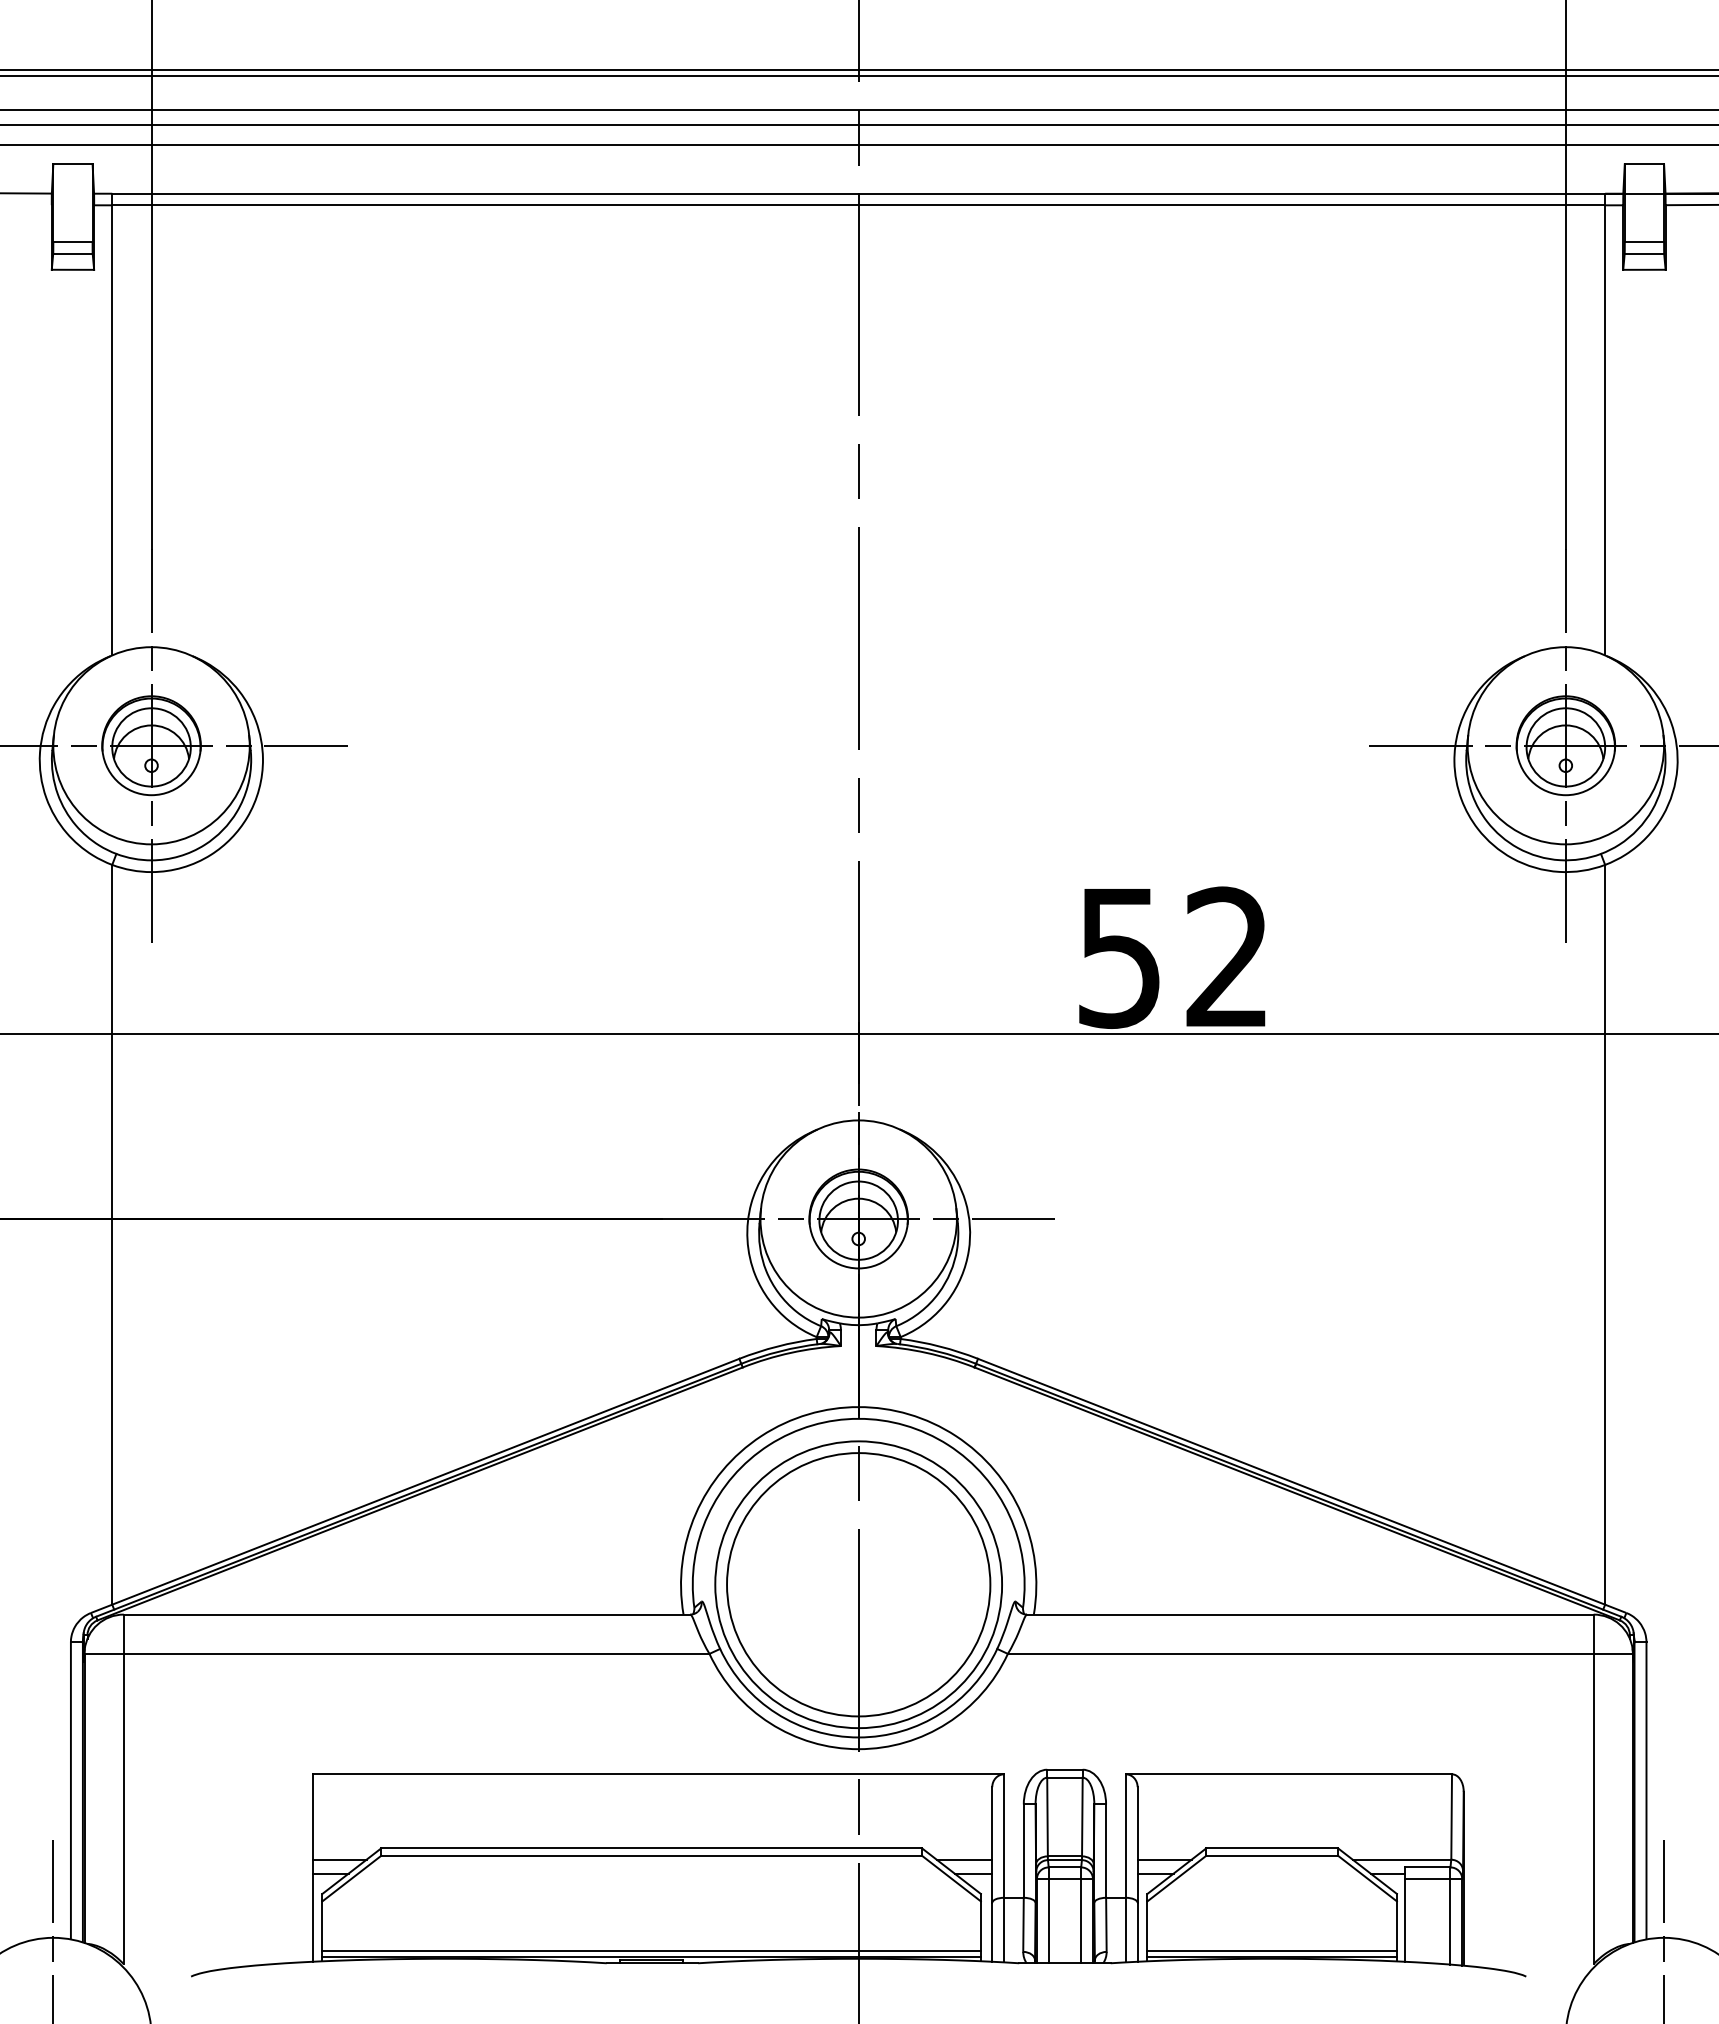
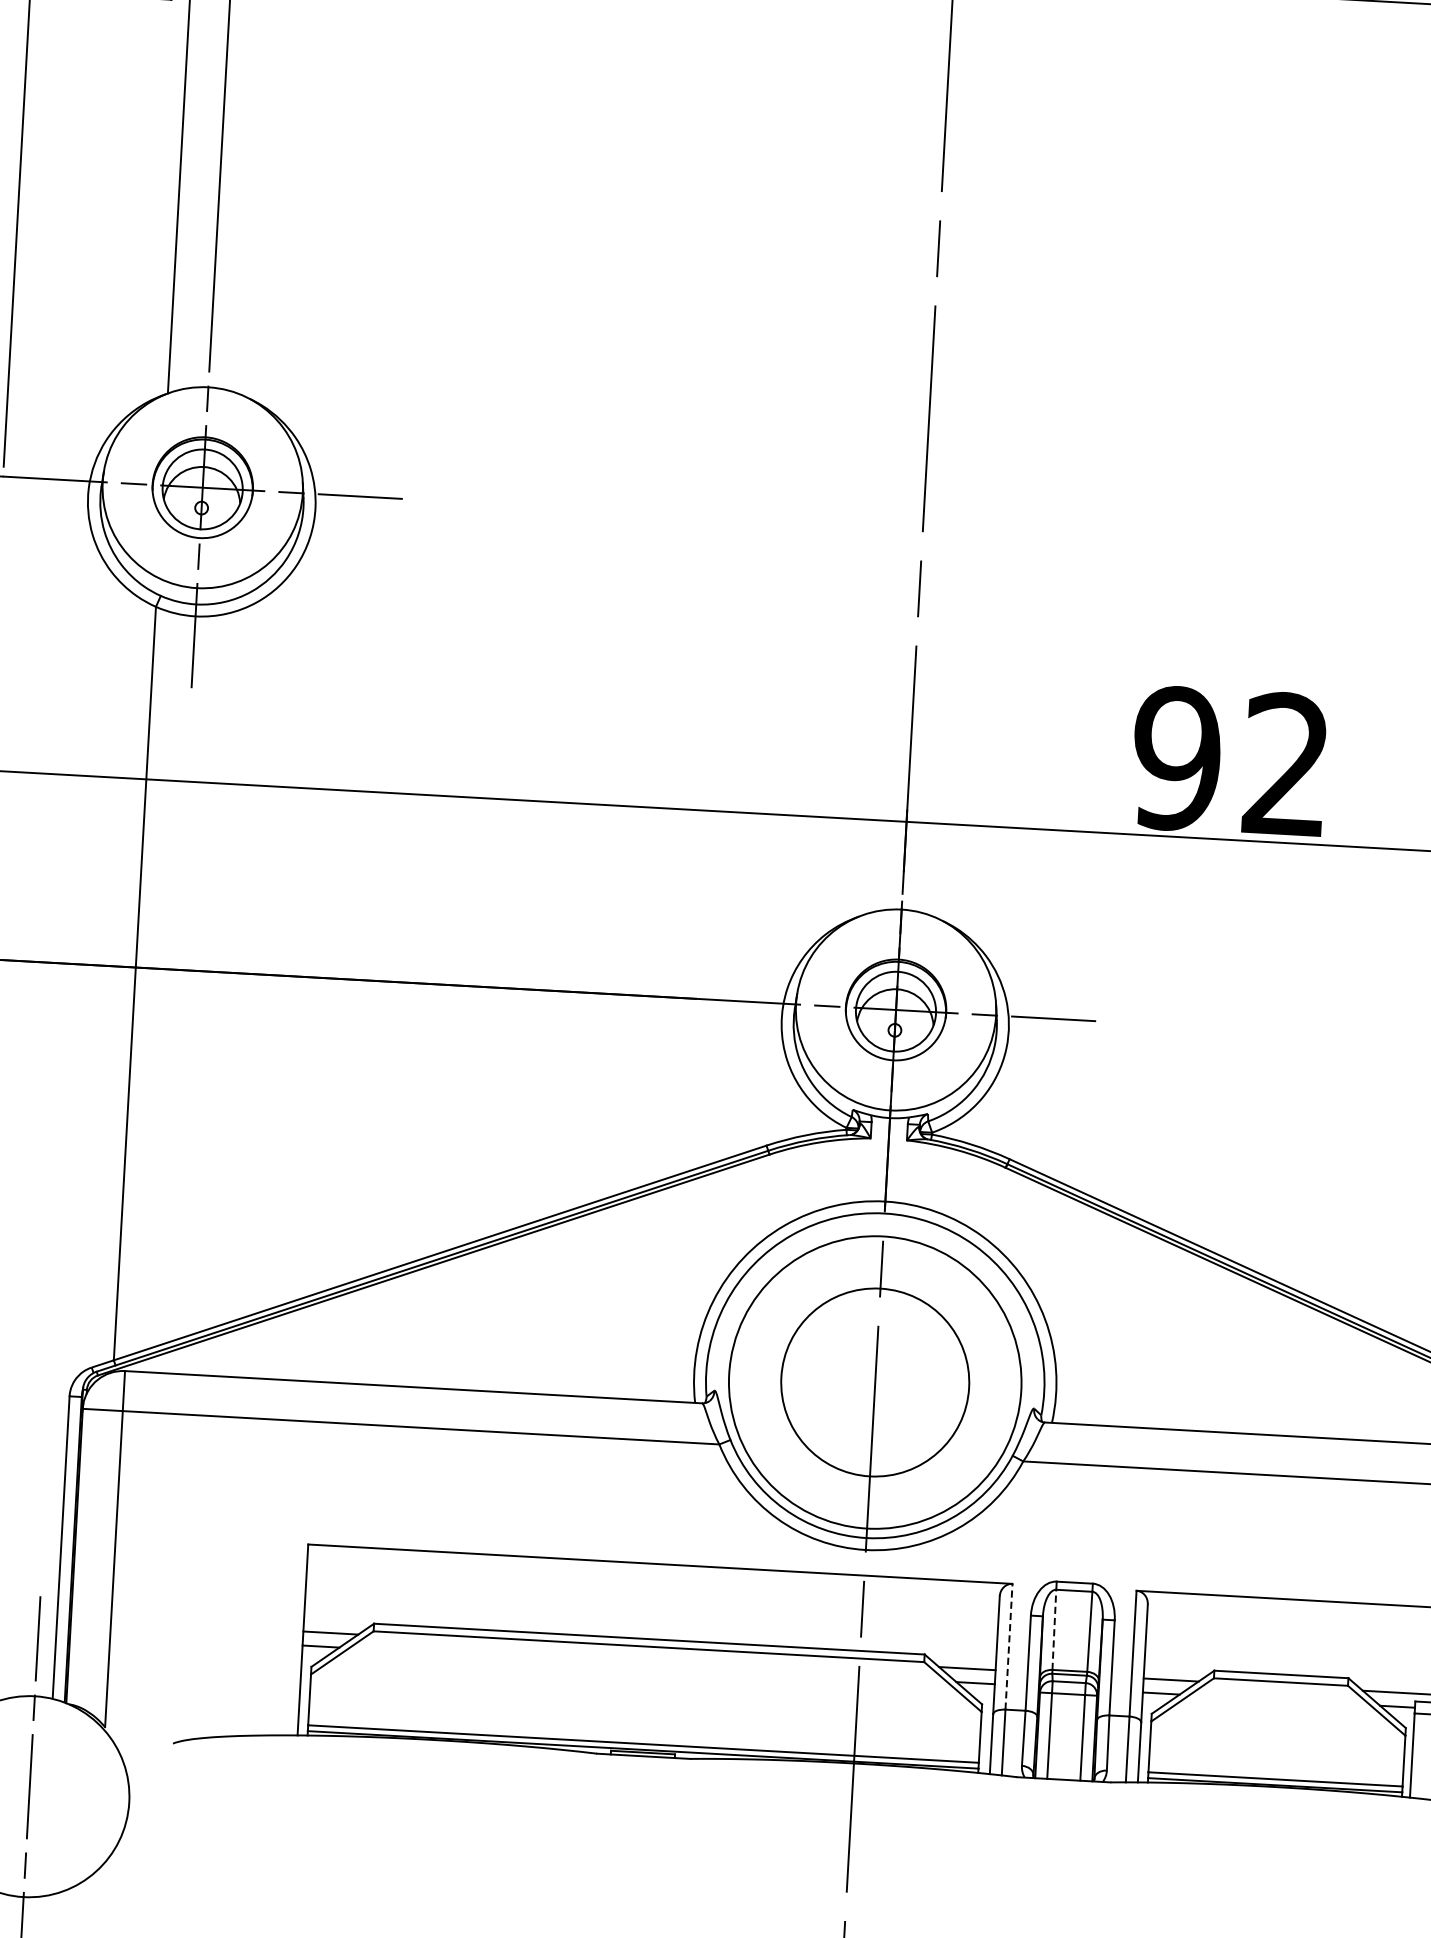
text: (1119, 957) -> (1176, 758), 52 -> 92
circle: (858, 1584) -> (875, 1382), size x0.7
line: (1047, 1816) -> (1054, 1629), solid -> dashed
line: (1004, 1836) -> (1009, 1647), solid -> dashed

